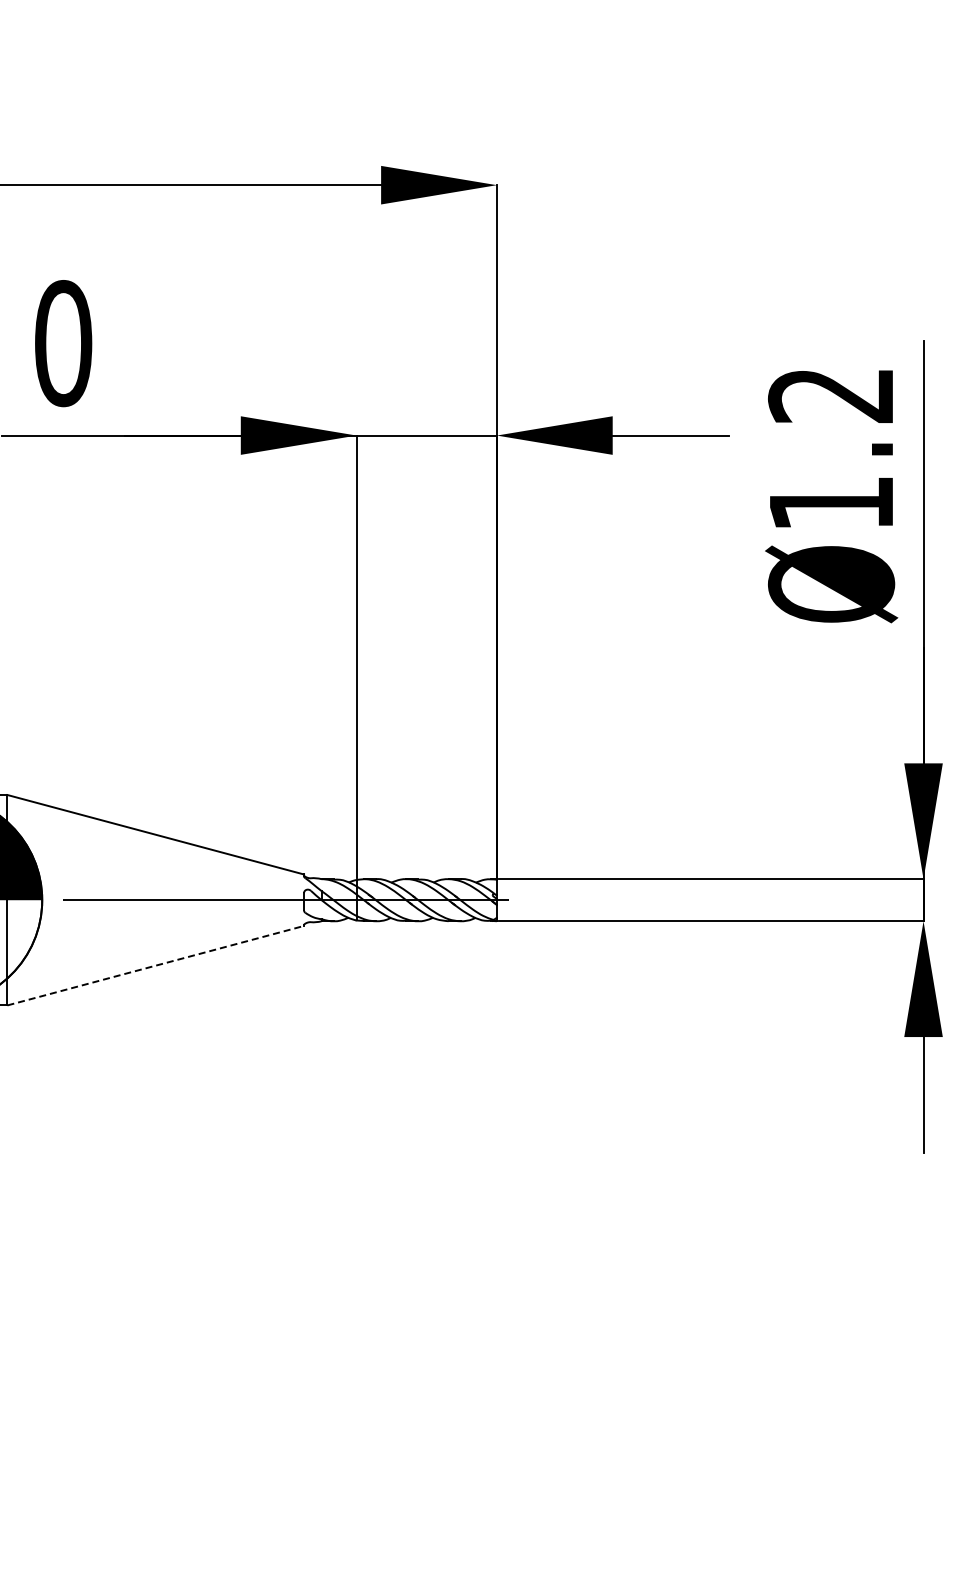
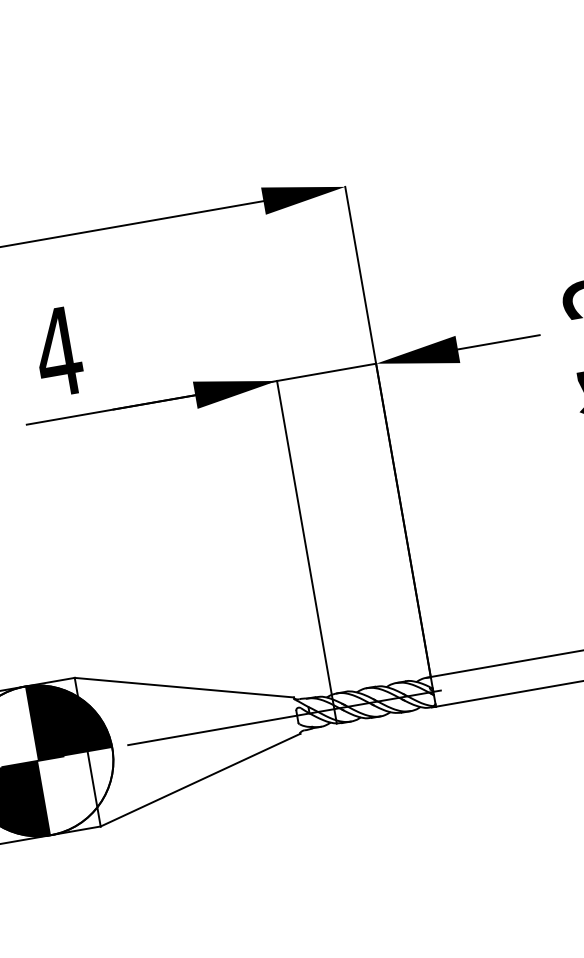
text: (63, 343) -> (58, 352), 0 -> 4
line: (155, 965) -> (200, 780), dashed -> solid

